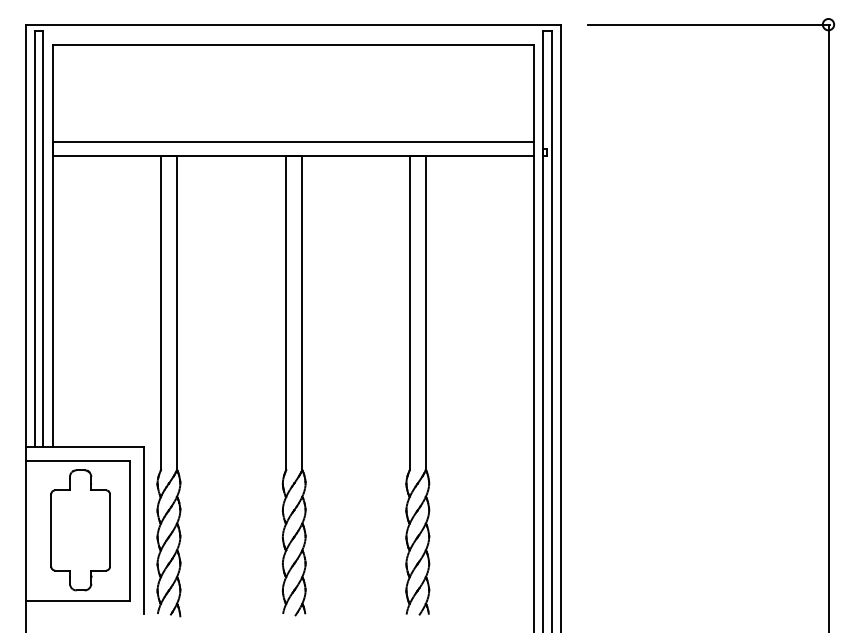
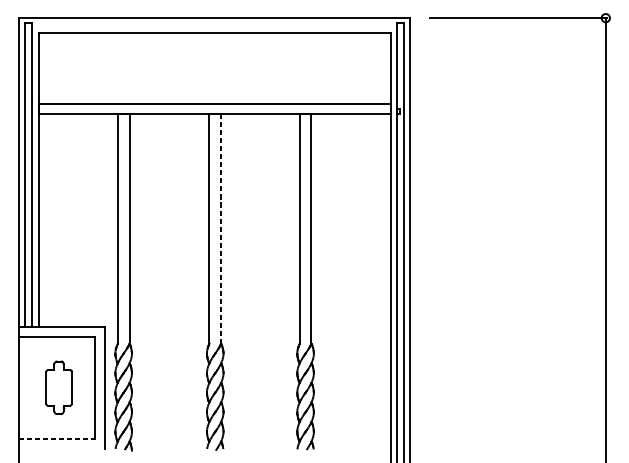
line: (302, 313) -> (221, 229), solid -> dashed
part: (80, 530) -> (59, 387), size x0.6
line: (78, 600) -> (57, 439), solid -> dashed

